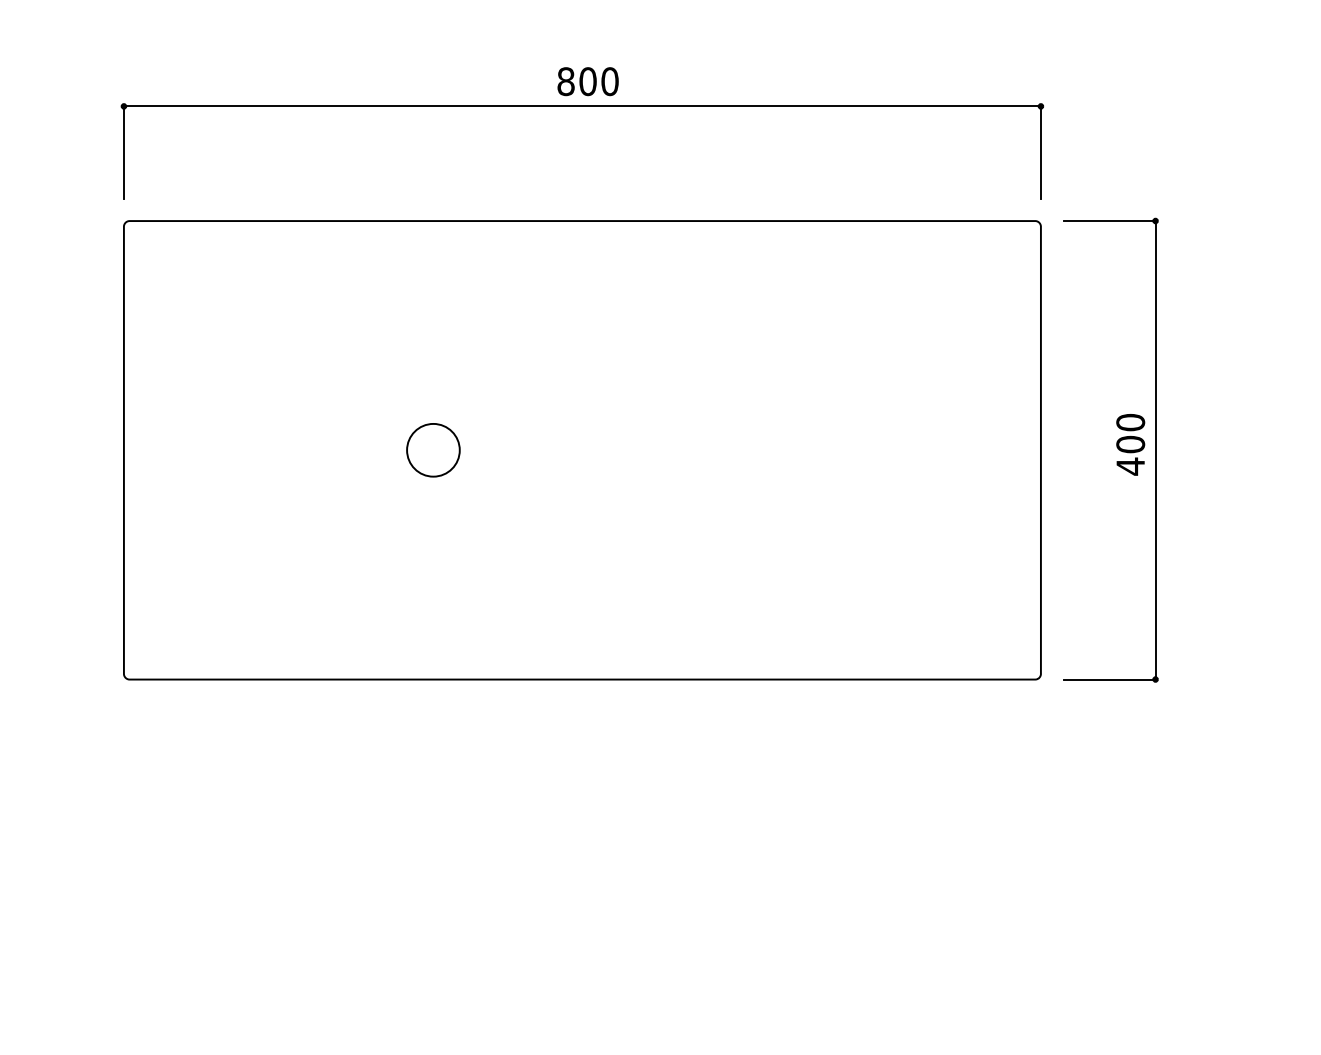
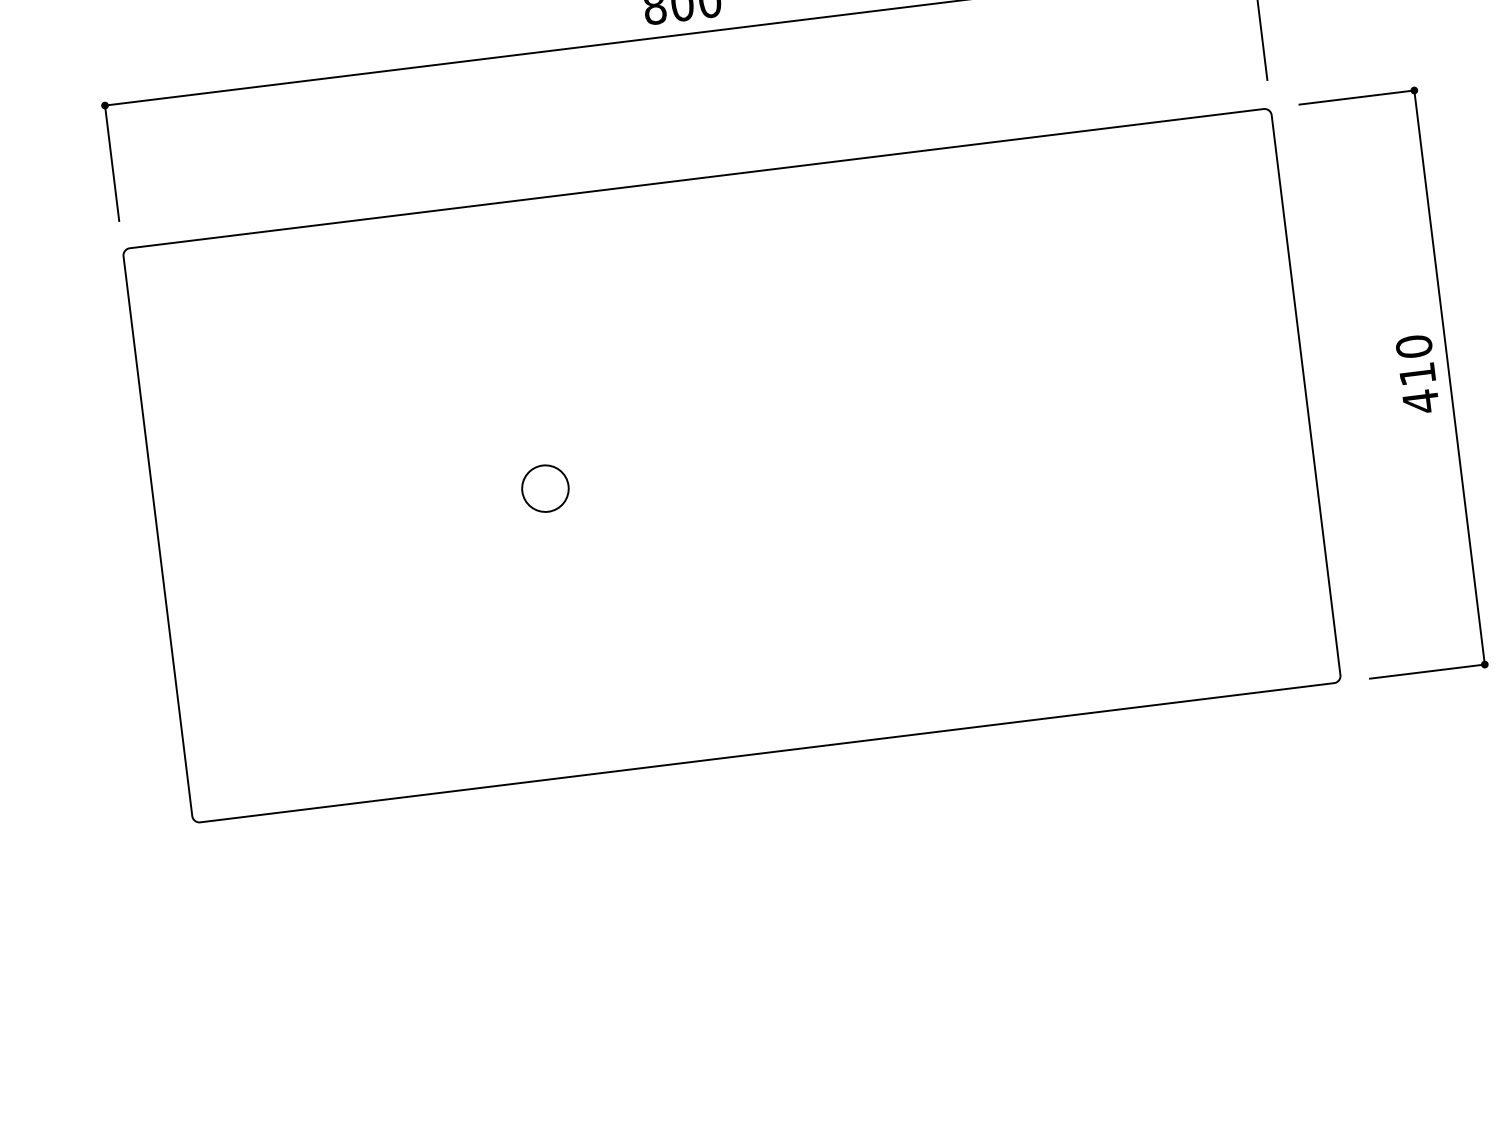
text: (1130, 444) -> (1417, 374), 400 -> 410
circle: (433, 450) -> (545, 488), size x0.7

